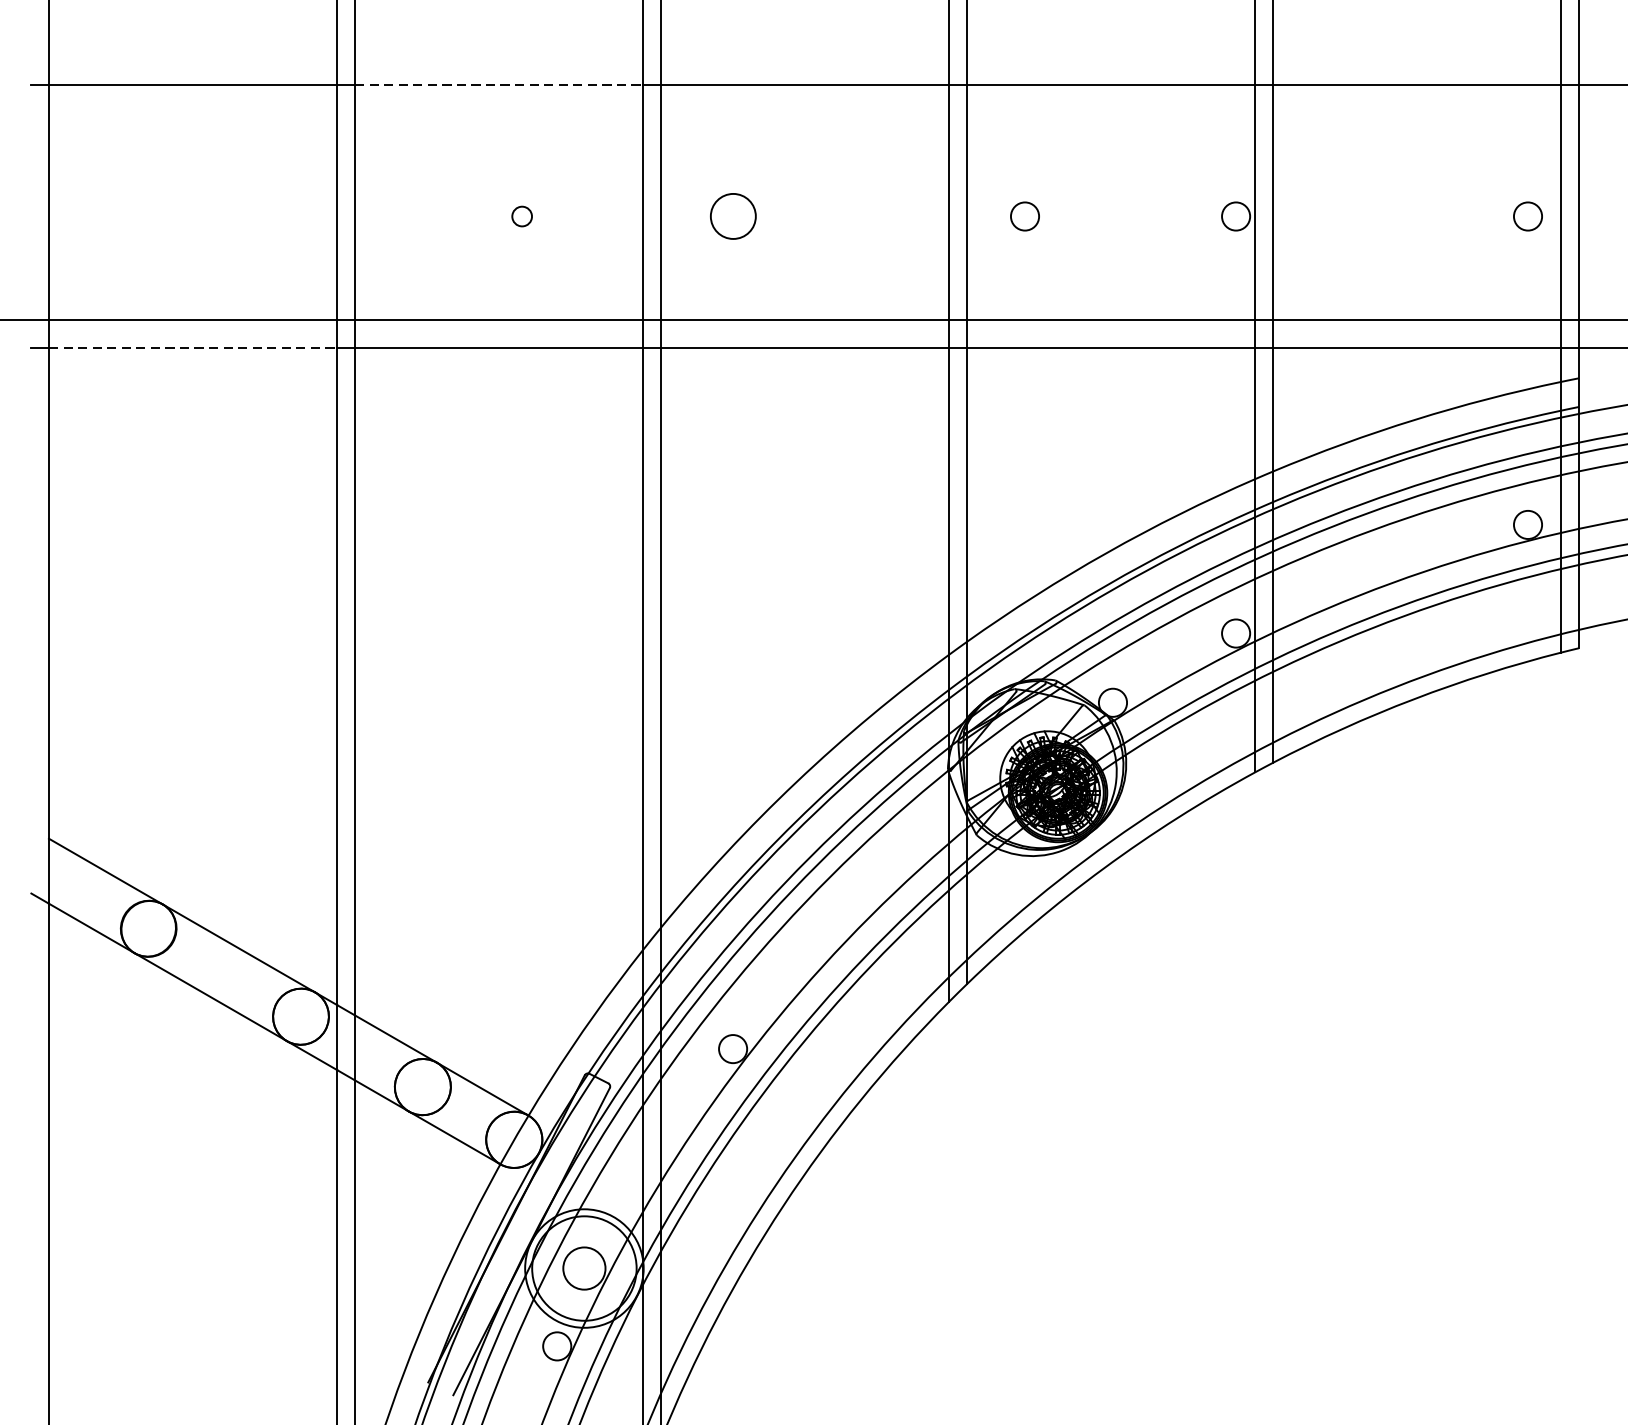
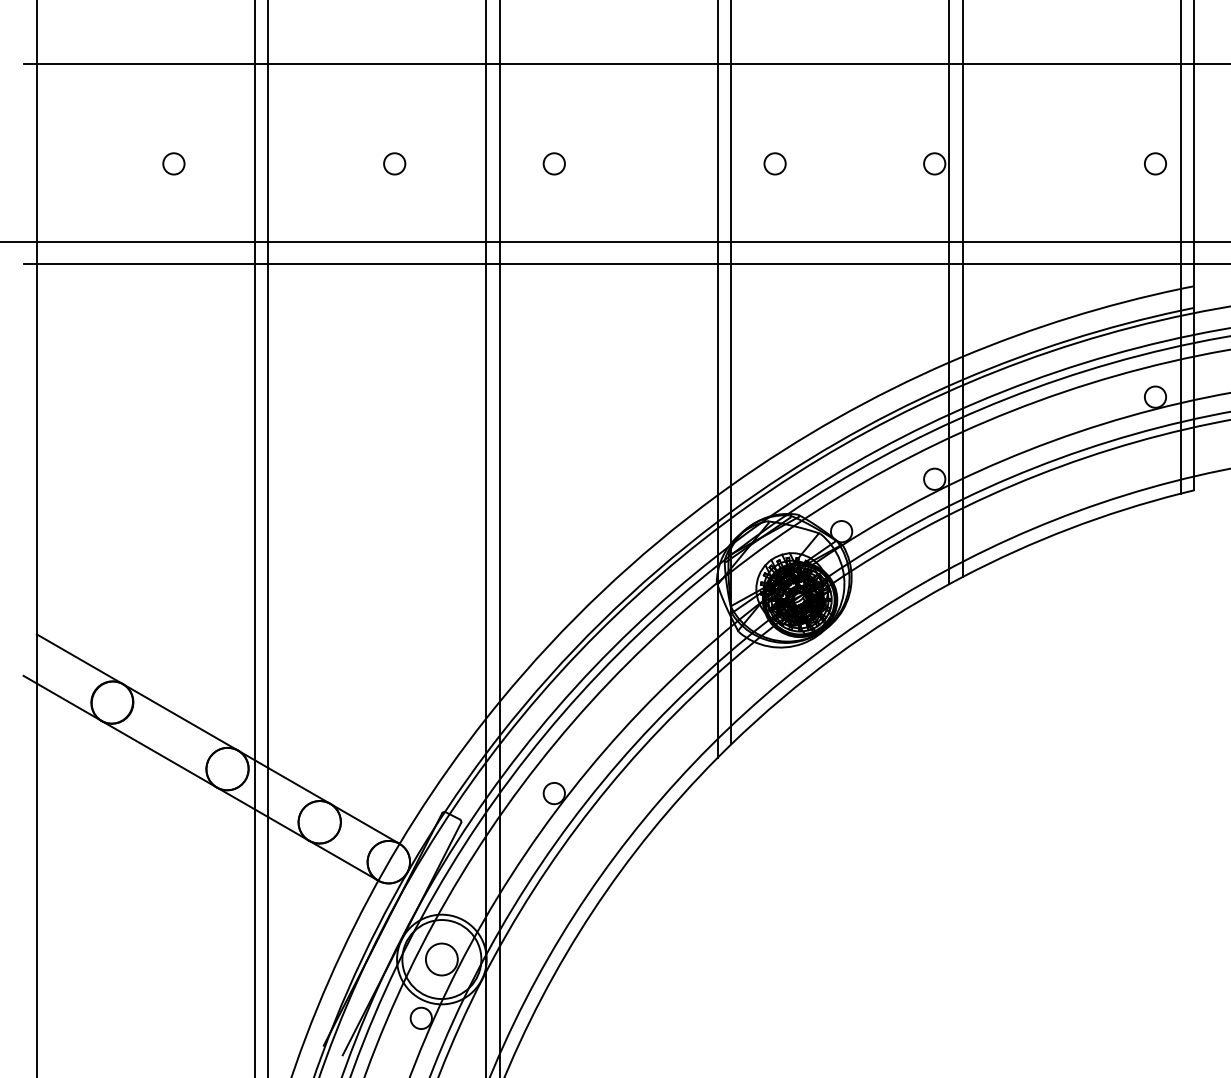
line: (499, 85) -> (377, 64), dashed -> solid
circle: (229, 215) -> (173, 163), added
circle: (521, 215) -> (394, 163), size x1.43
circle: (732, 215) -> (553, 163), size x0.62
line: (193, 348) -> (146, 263), dashed -> solid

